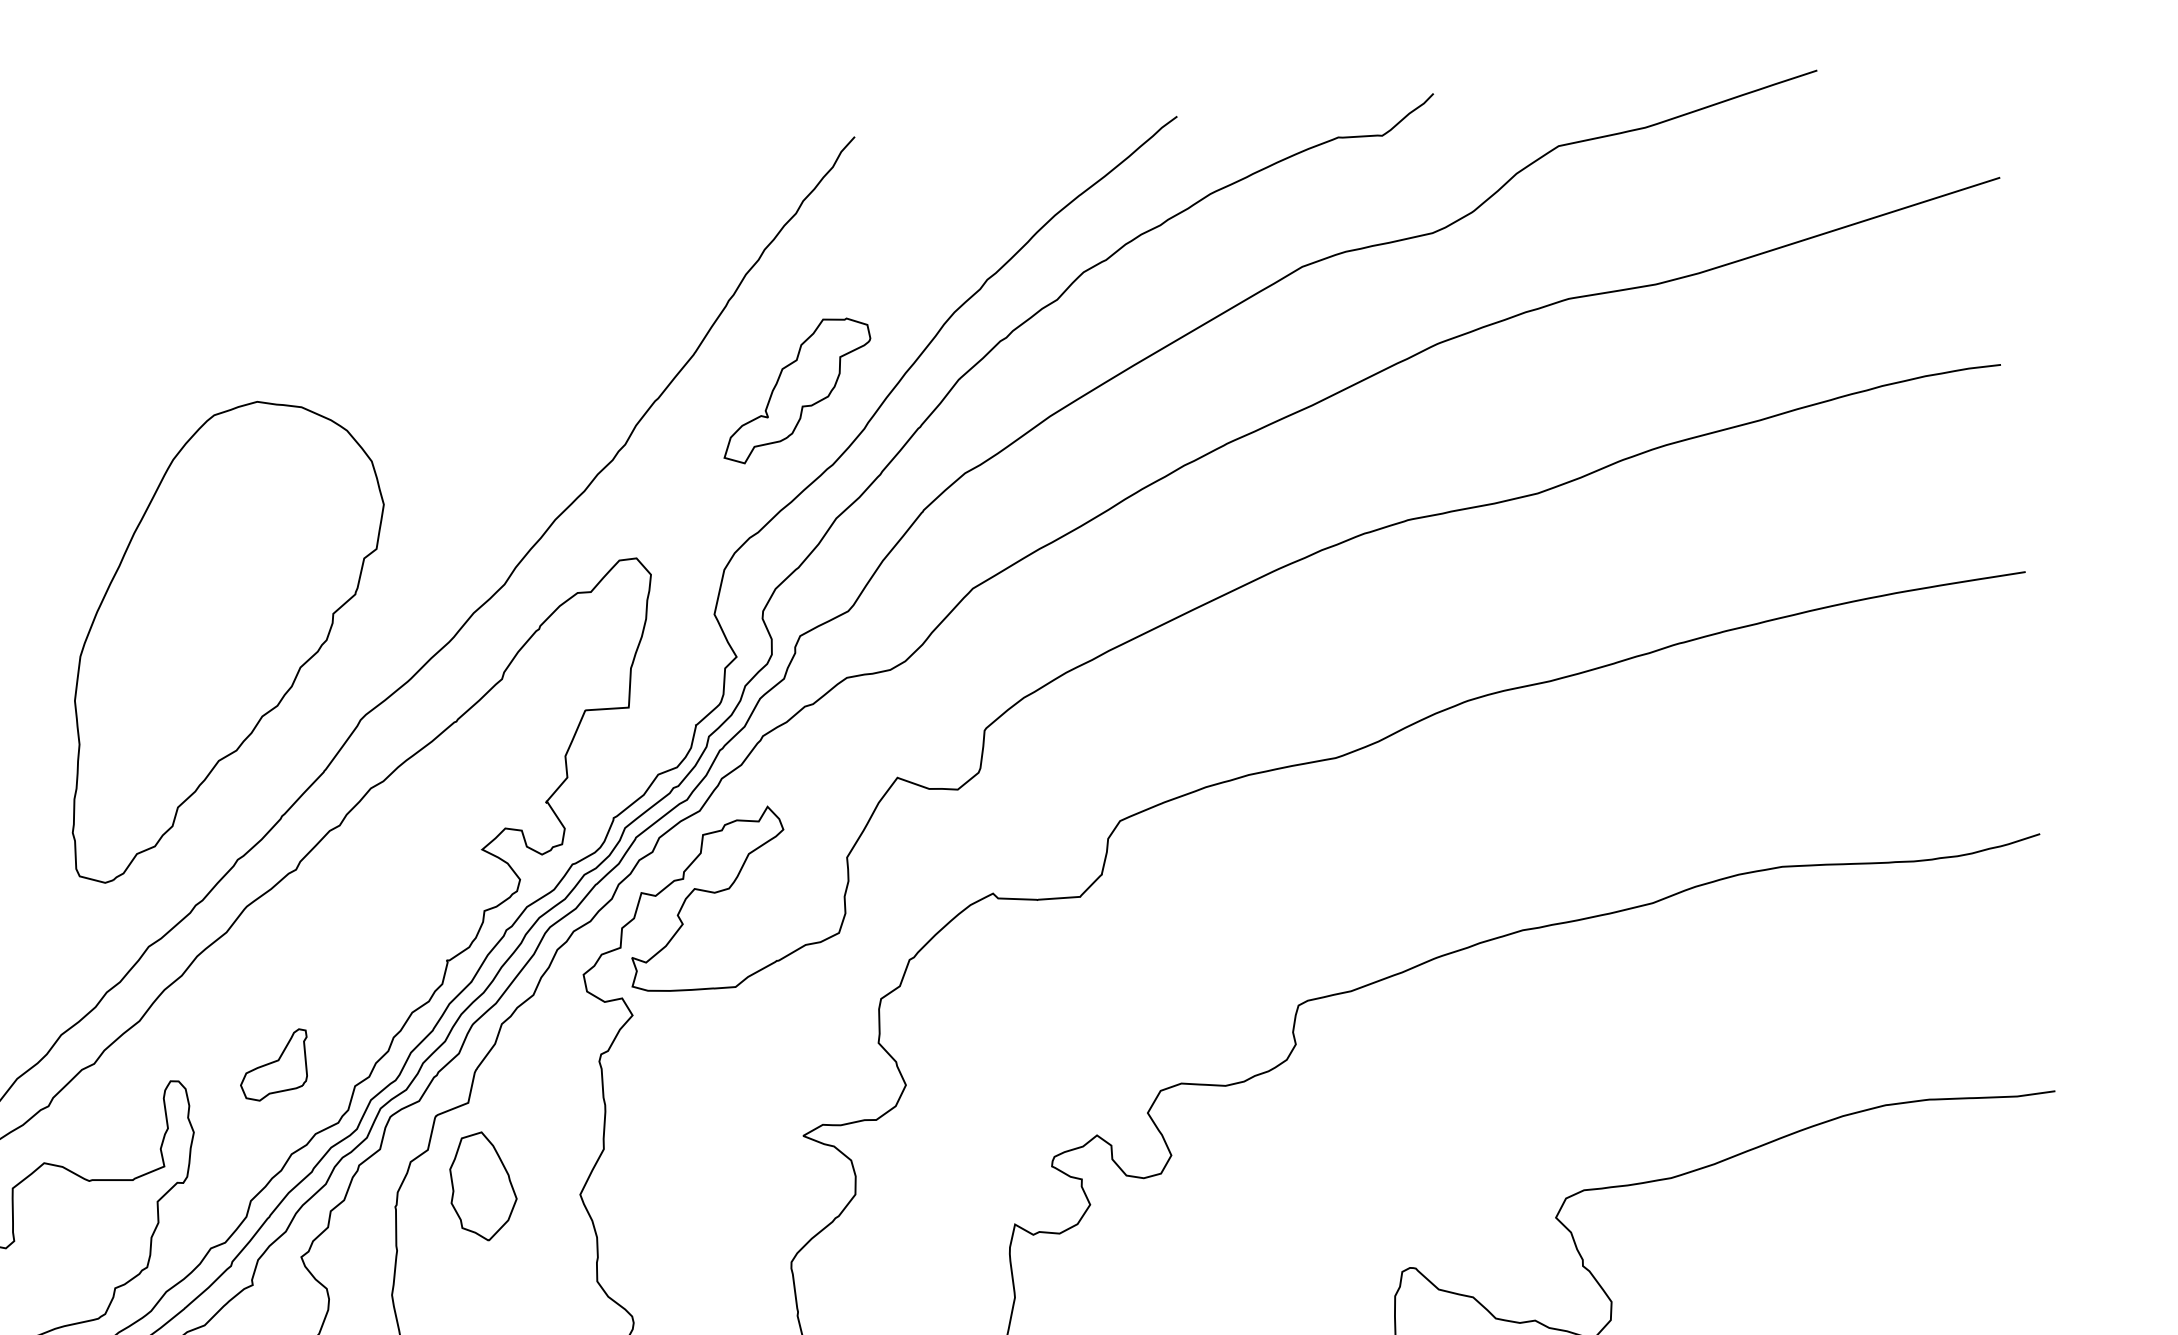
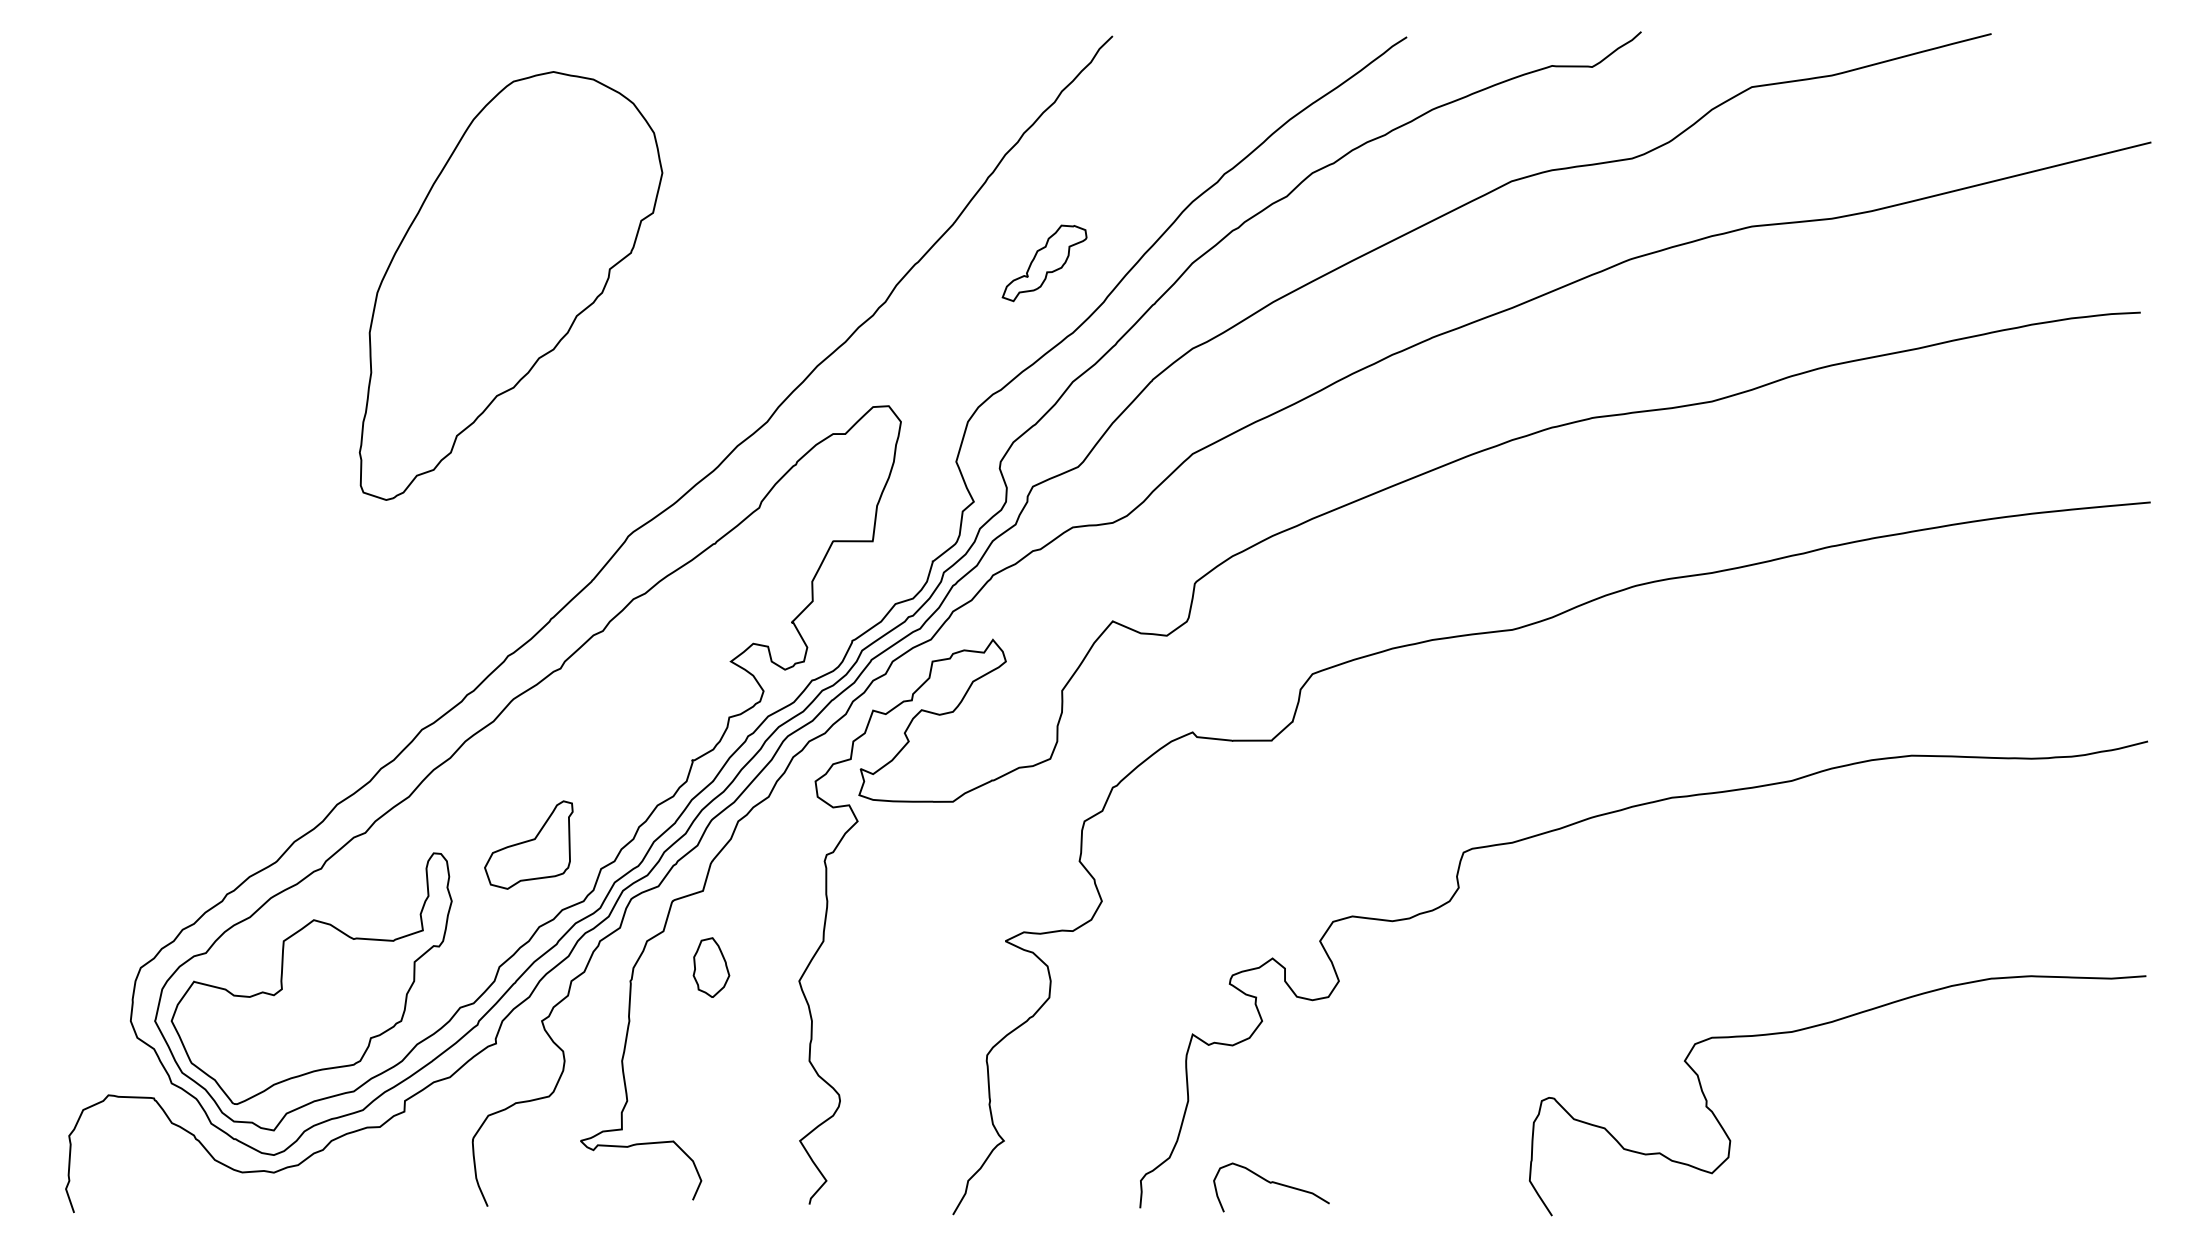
part: (796, 390) -> (1044, 263), size x0.6
part: (225, 638) -> (510, 285), moved
part: (273, 1064) -> (528, 844), size x1.4
part: (483, 1186) -> (711, 967), size x0.6

